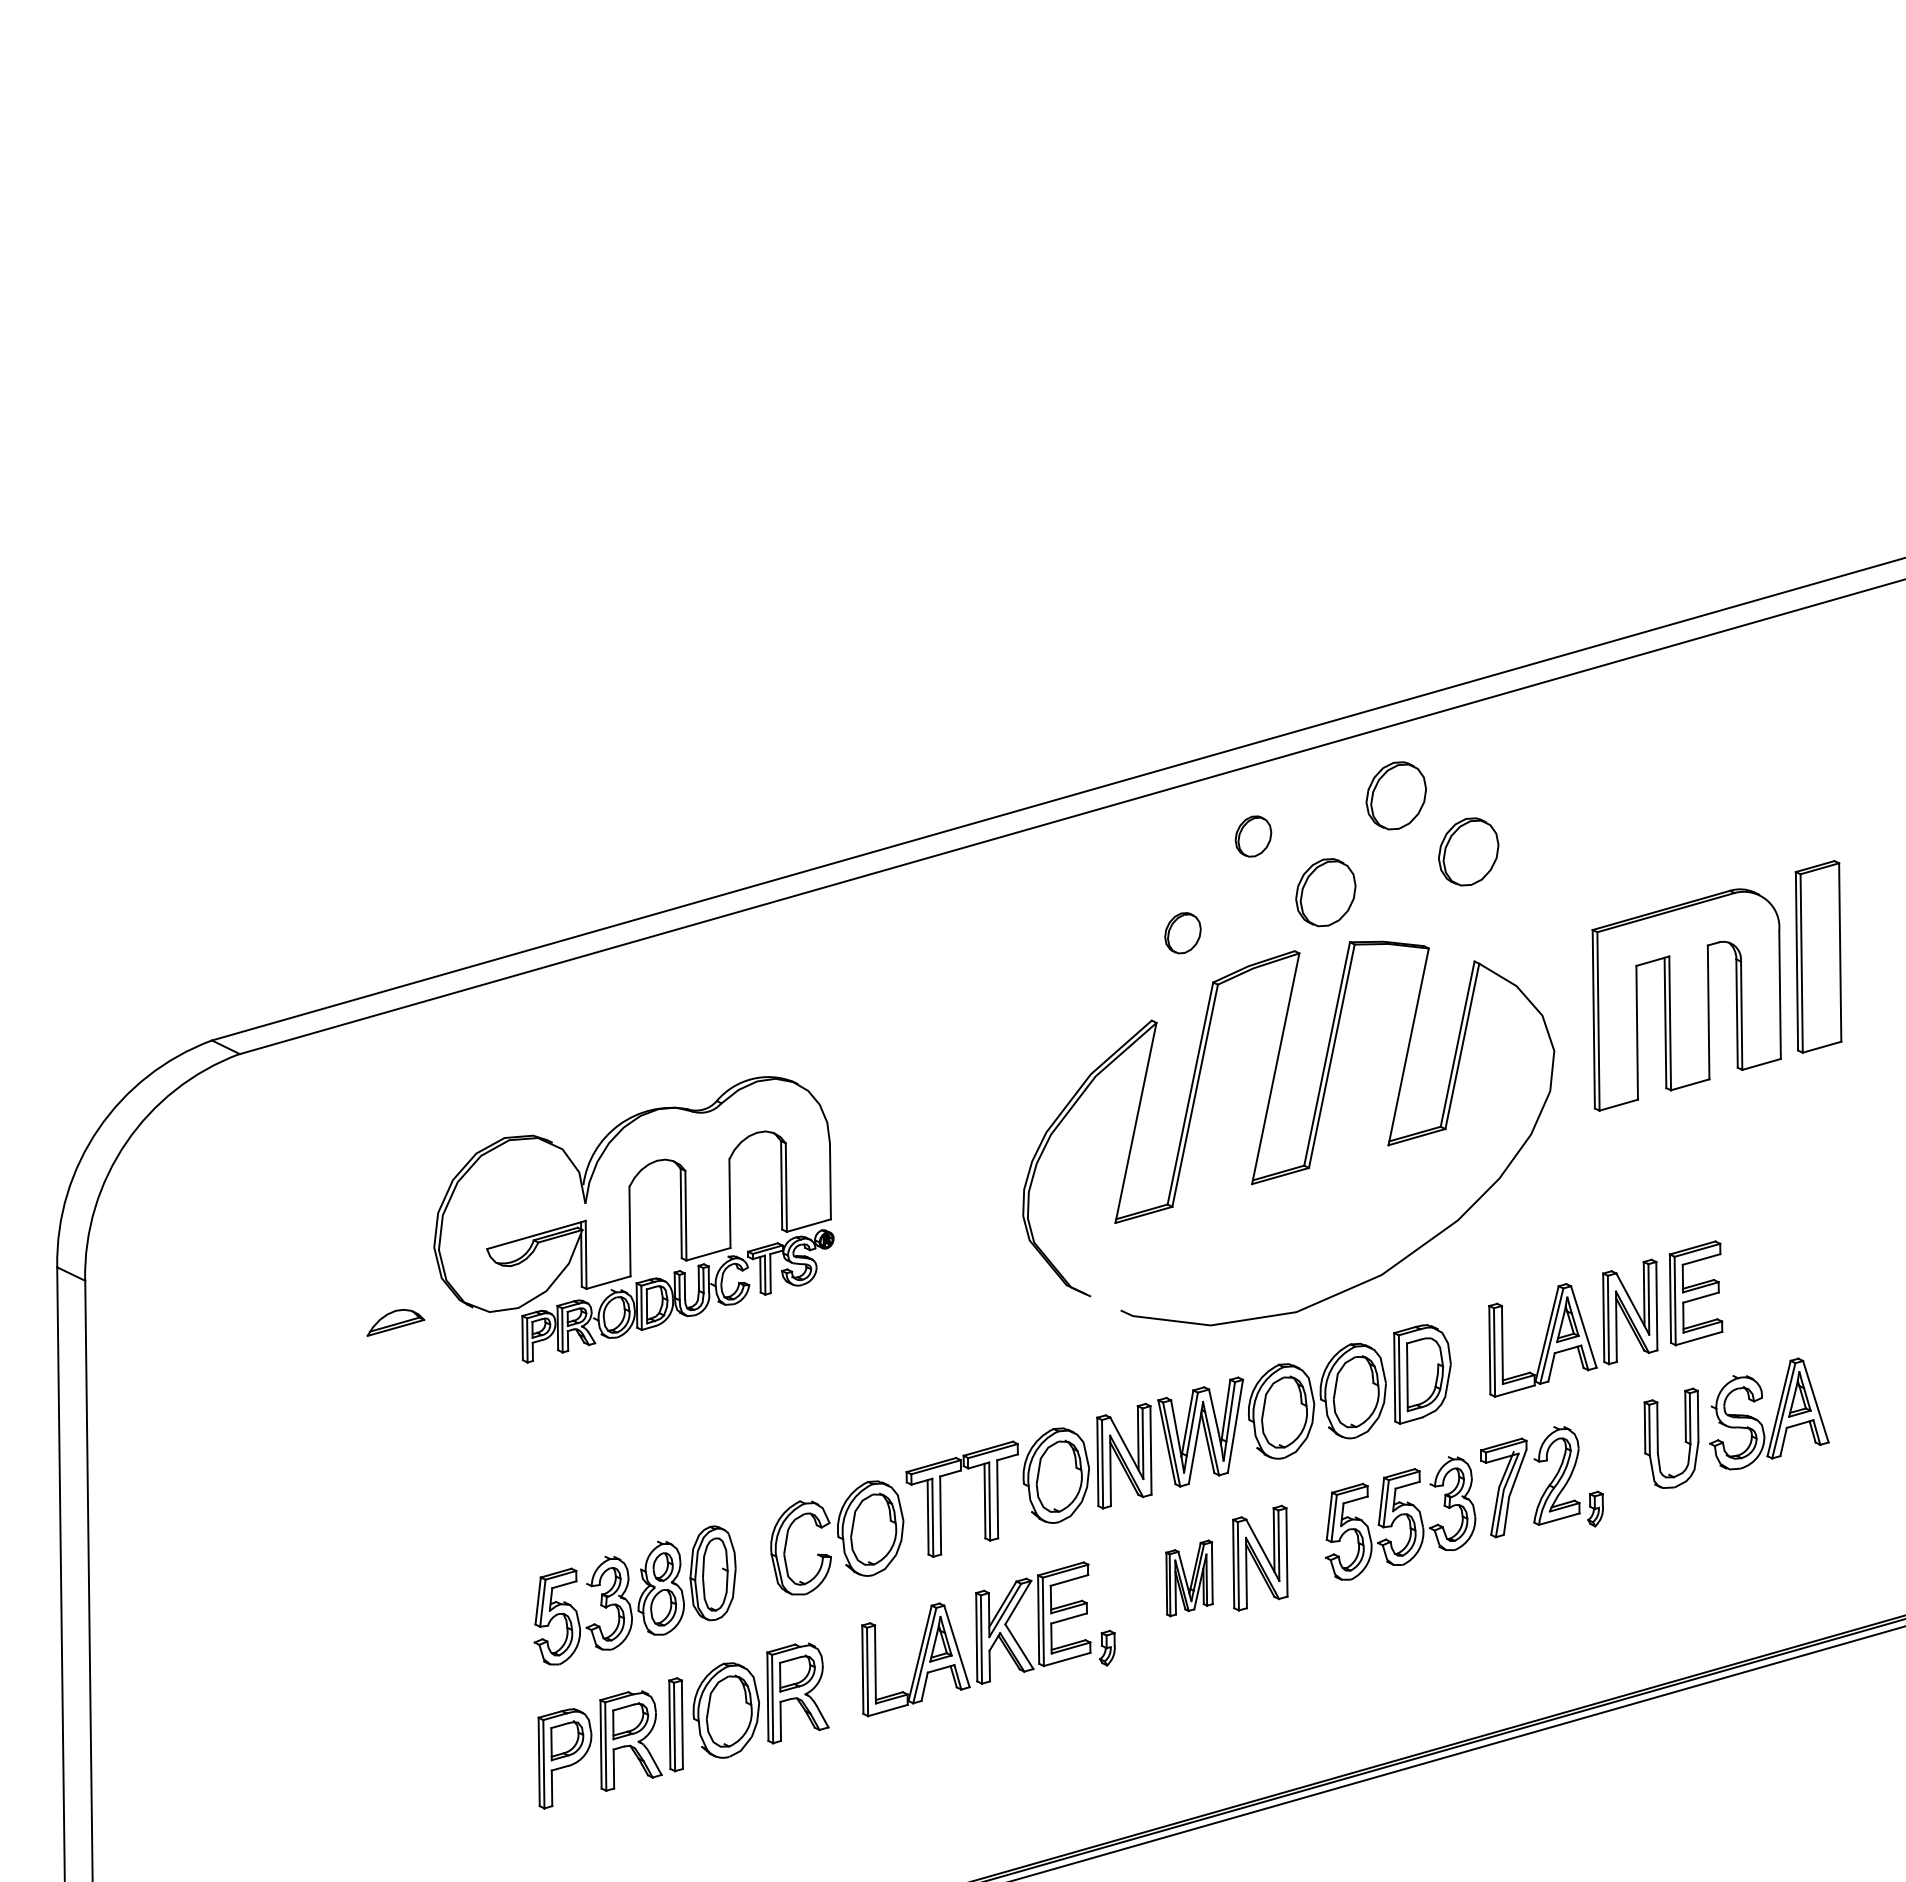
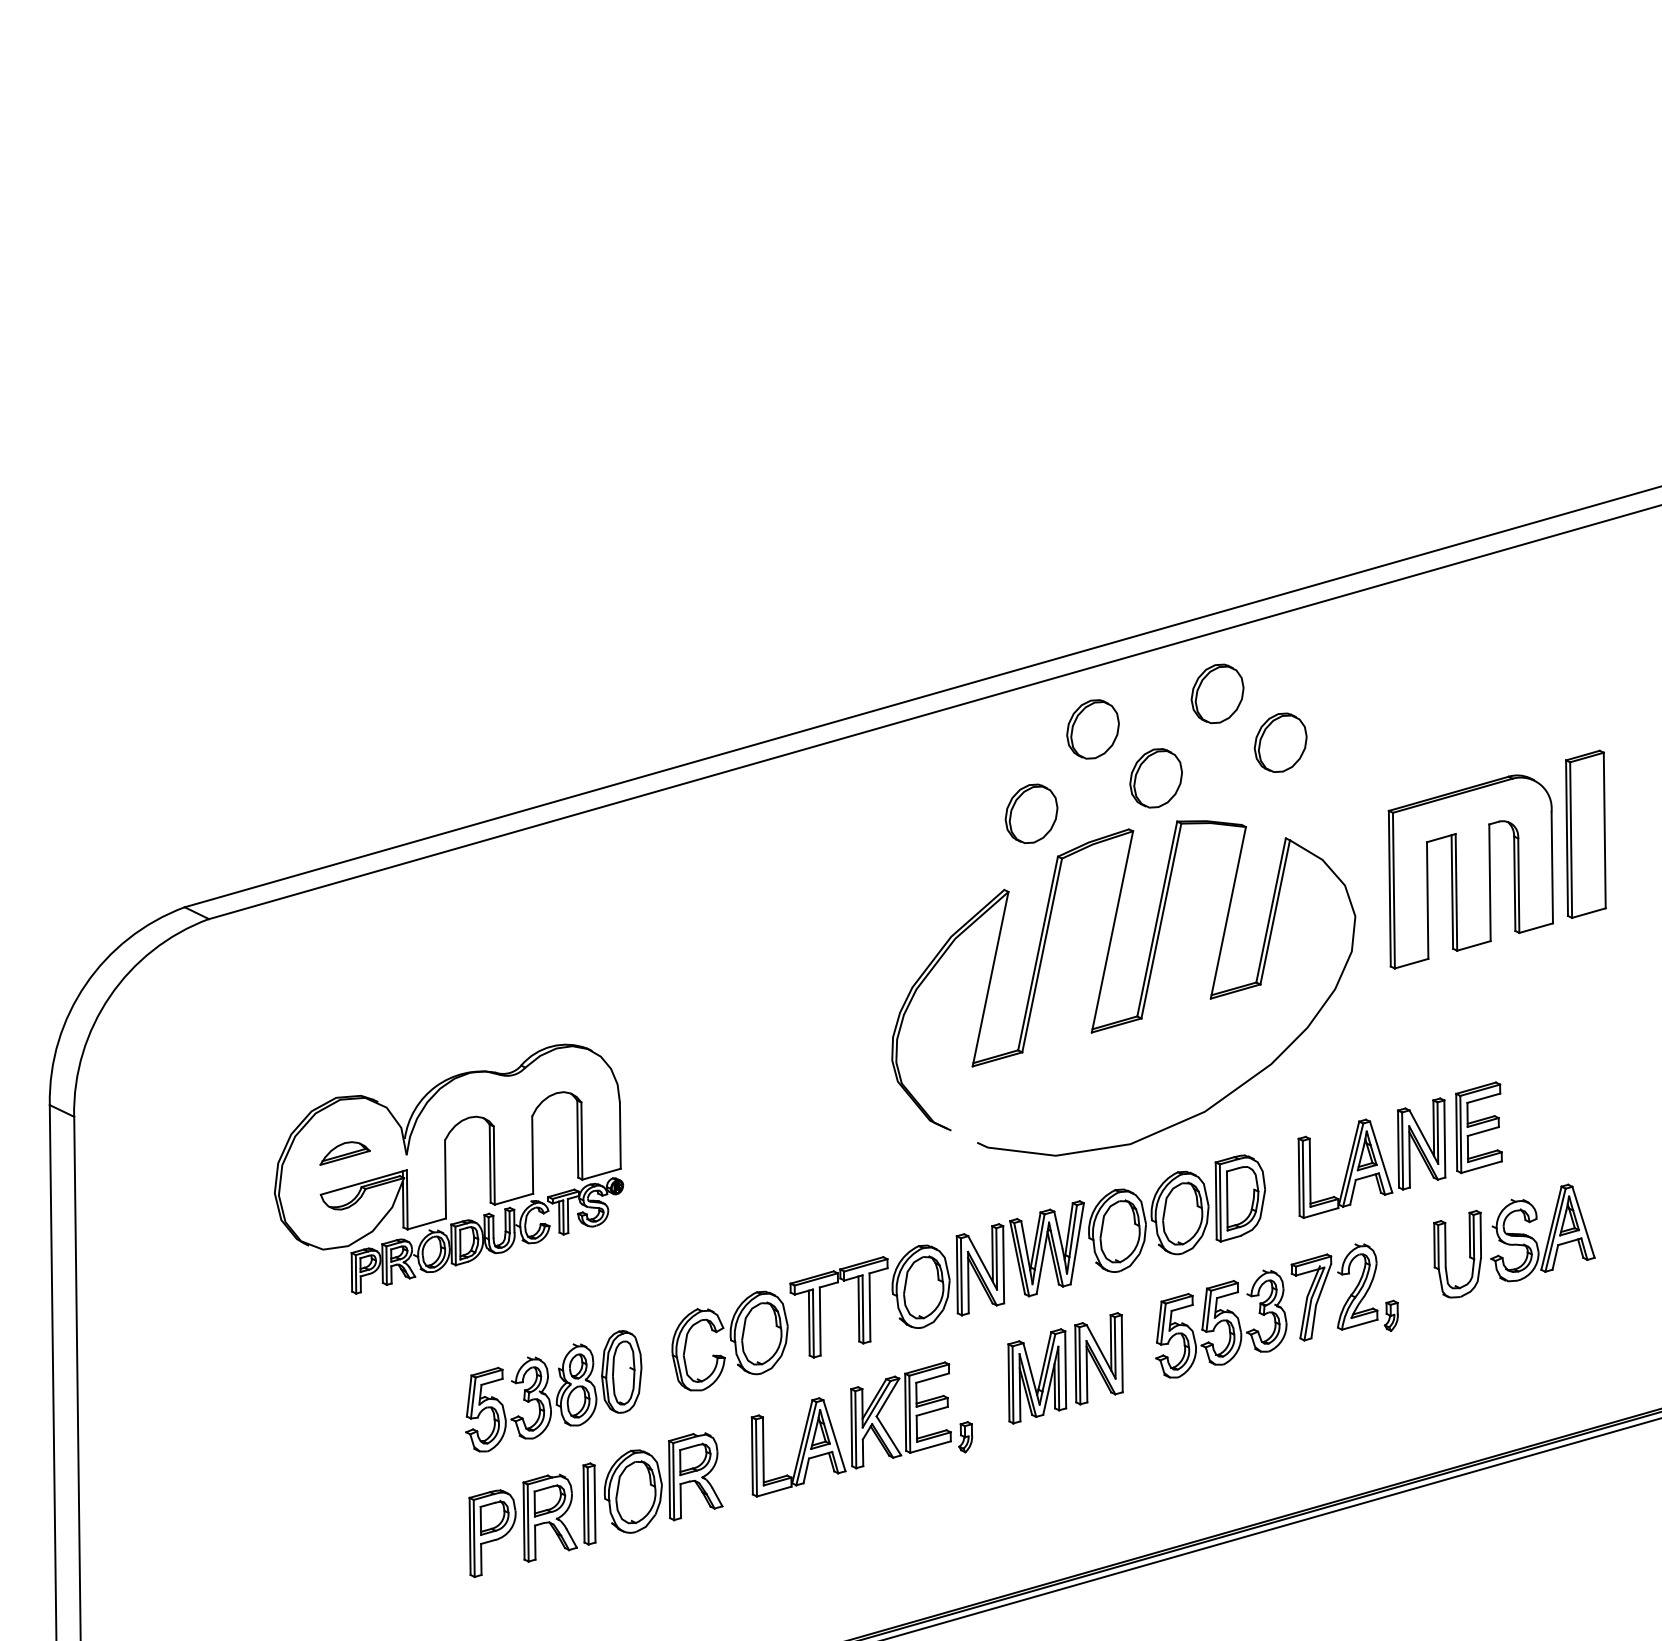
part: (1253, 836) -> (1093, 729), size x1.67
part: (1182, 932) -> (1031, 813), size x1.67
part: (633, 1219) -> (448, 1168), moved
part: (1189, 1578) -> (1037, 1376), size x1.43

